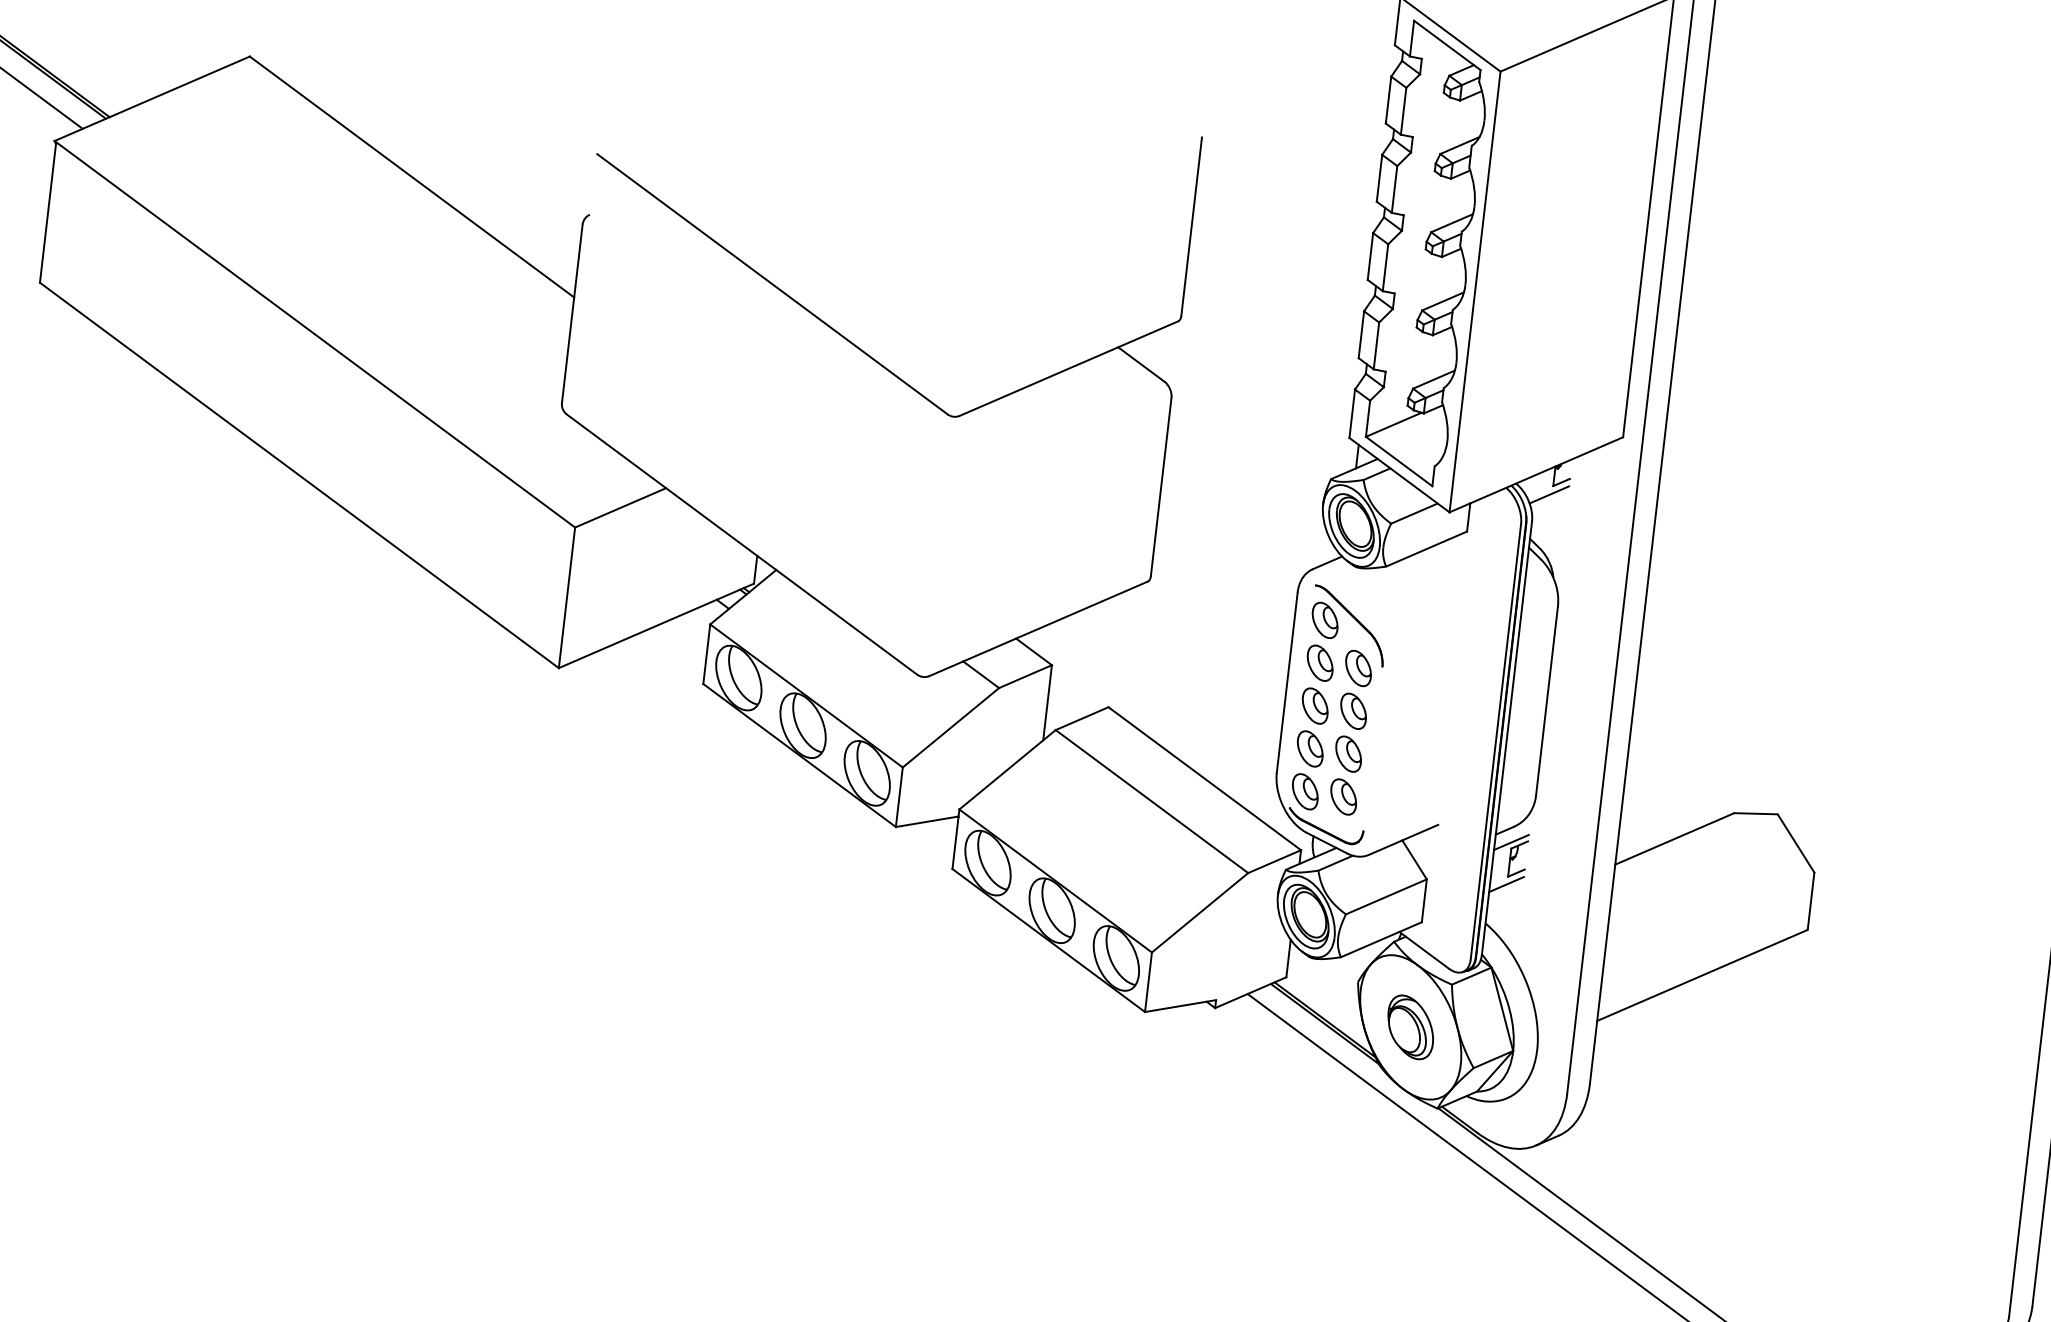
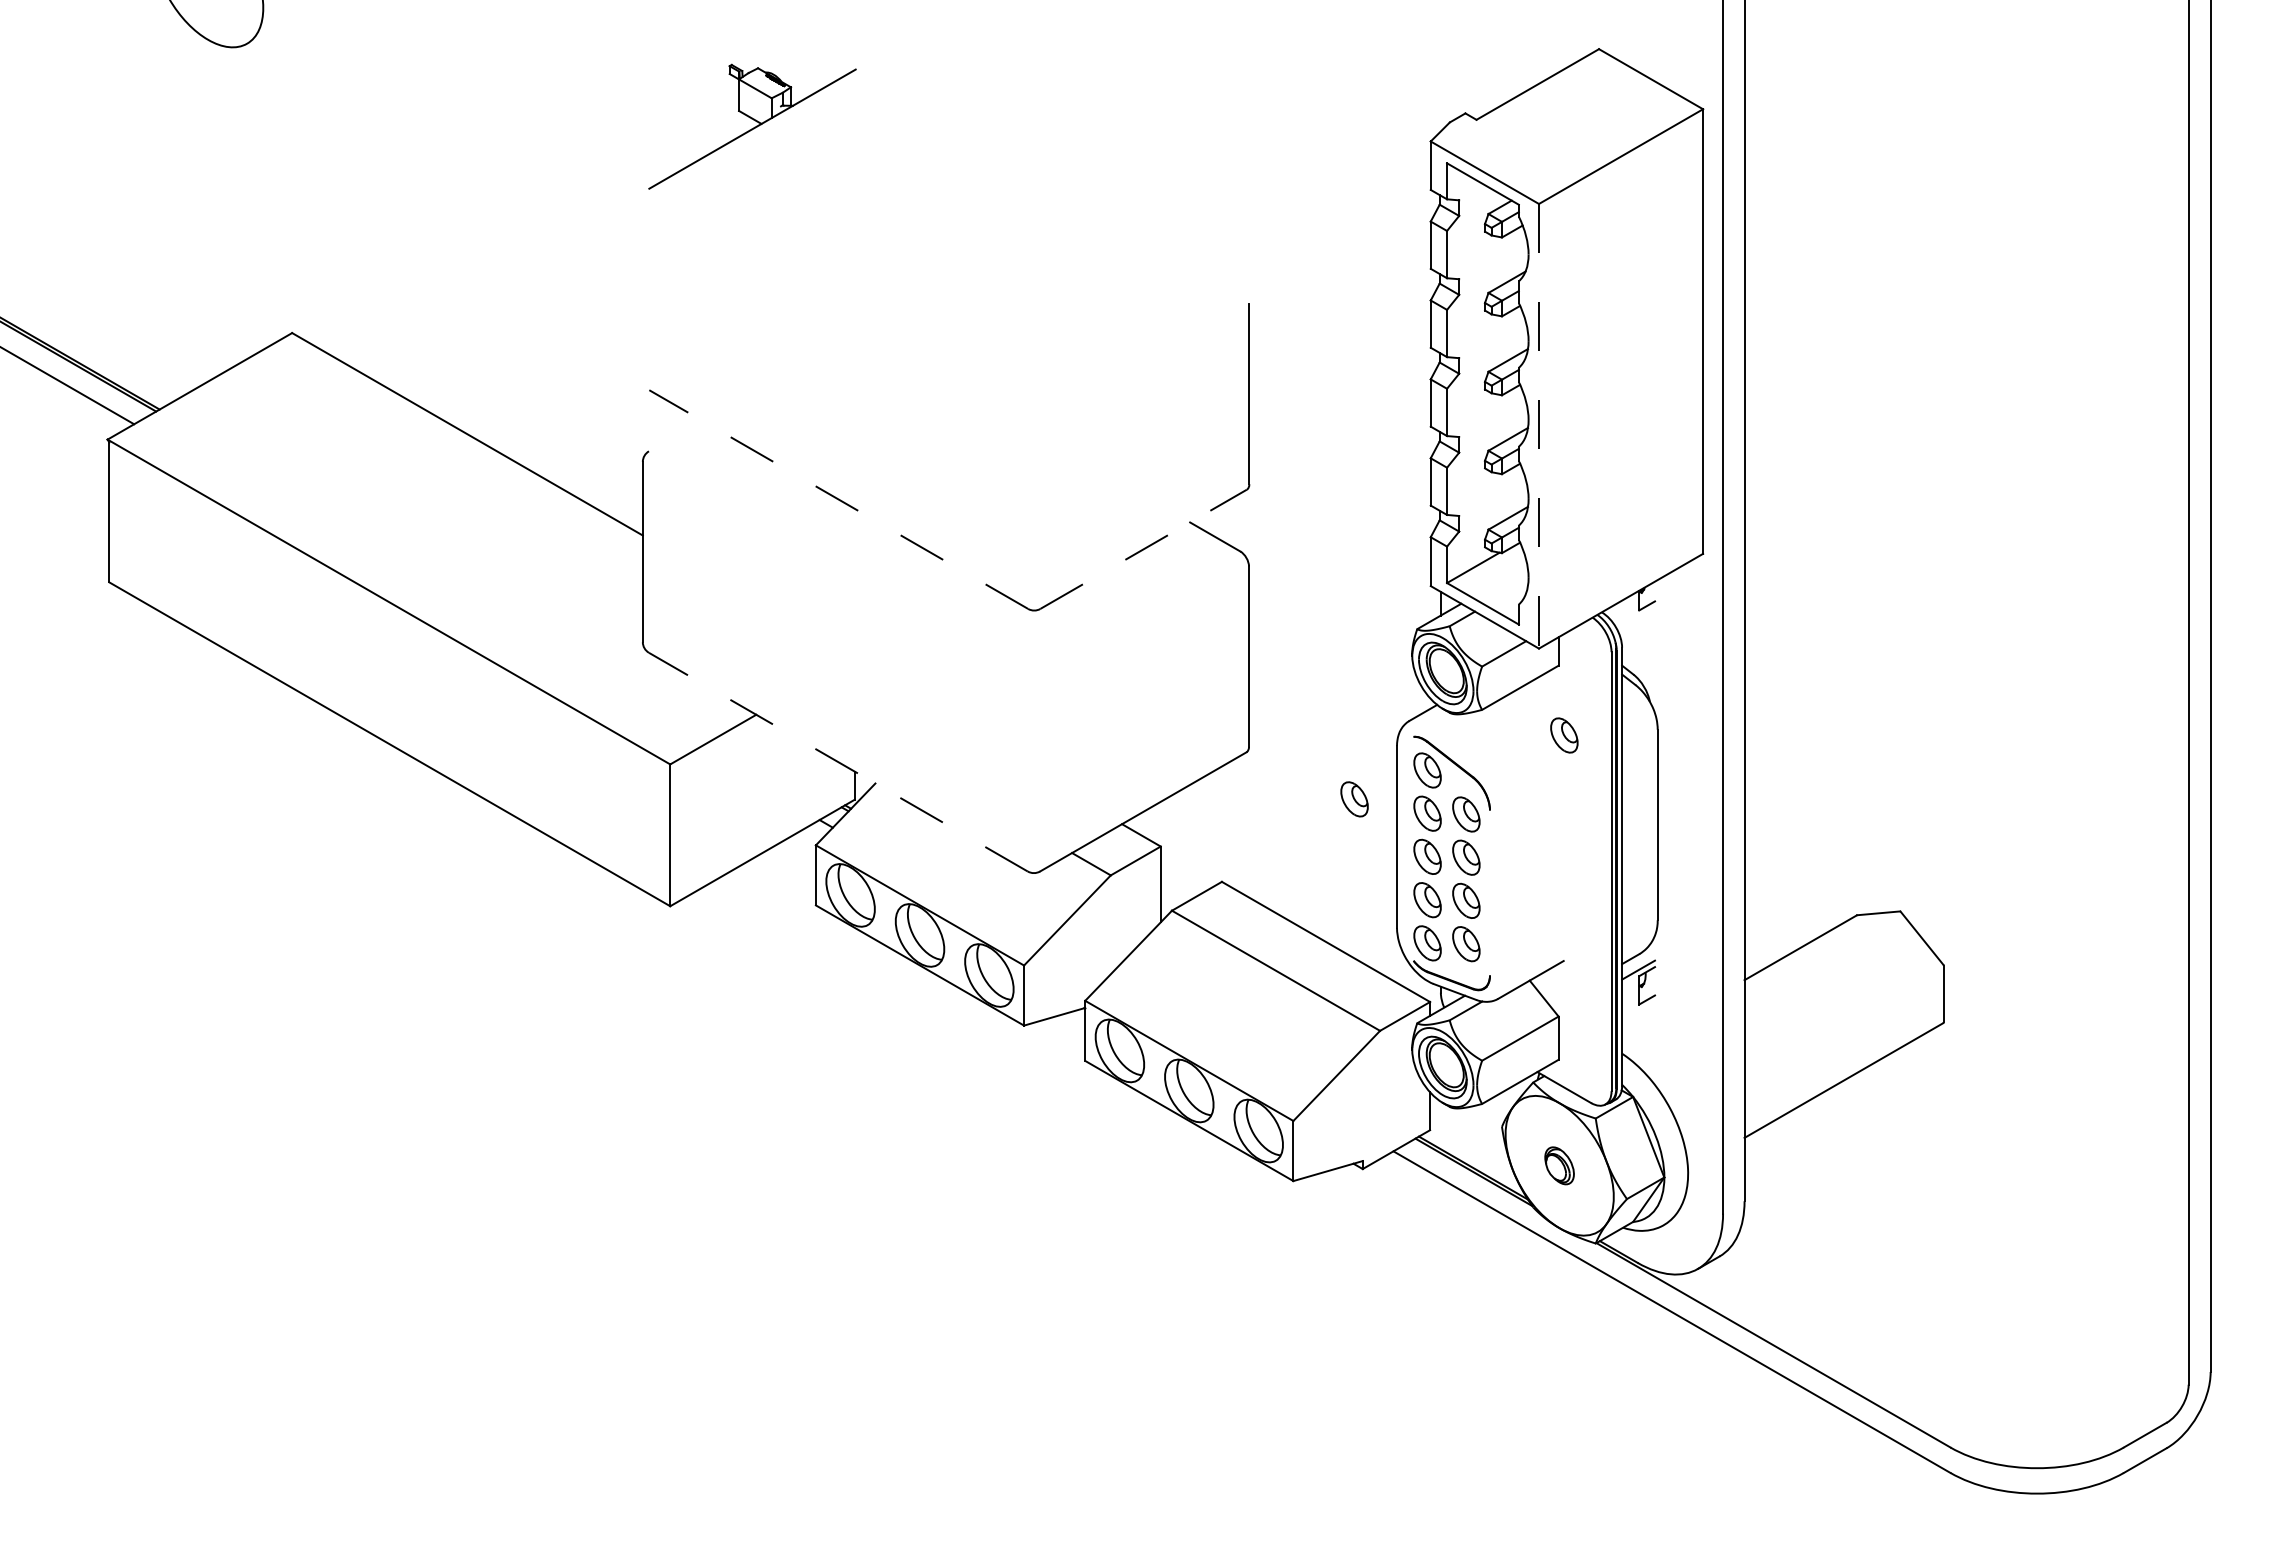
line: (772, 284) -> (838, 499), solid -> dashed
line: (1474, 292) -> (1538, 426), solid -> dashed
line: (1069, 368) -> (1144, 549), solid -> dashed
line: (1549, 494) -> (1636, 619), removed
line: (742, 544) -> (838, 762), solid -> dashed
part: (1464, 601) -> (1564, 735), added
part: (1249, 640) -> (1354, 799), added
line: (1506, 884) -> (1638, 1012), removed
part: (1410, 1027) -> (1559, 1165), size x0.6

